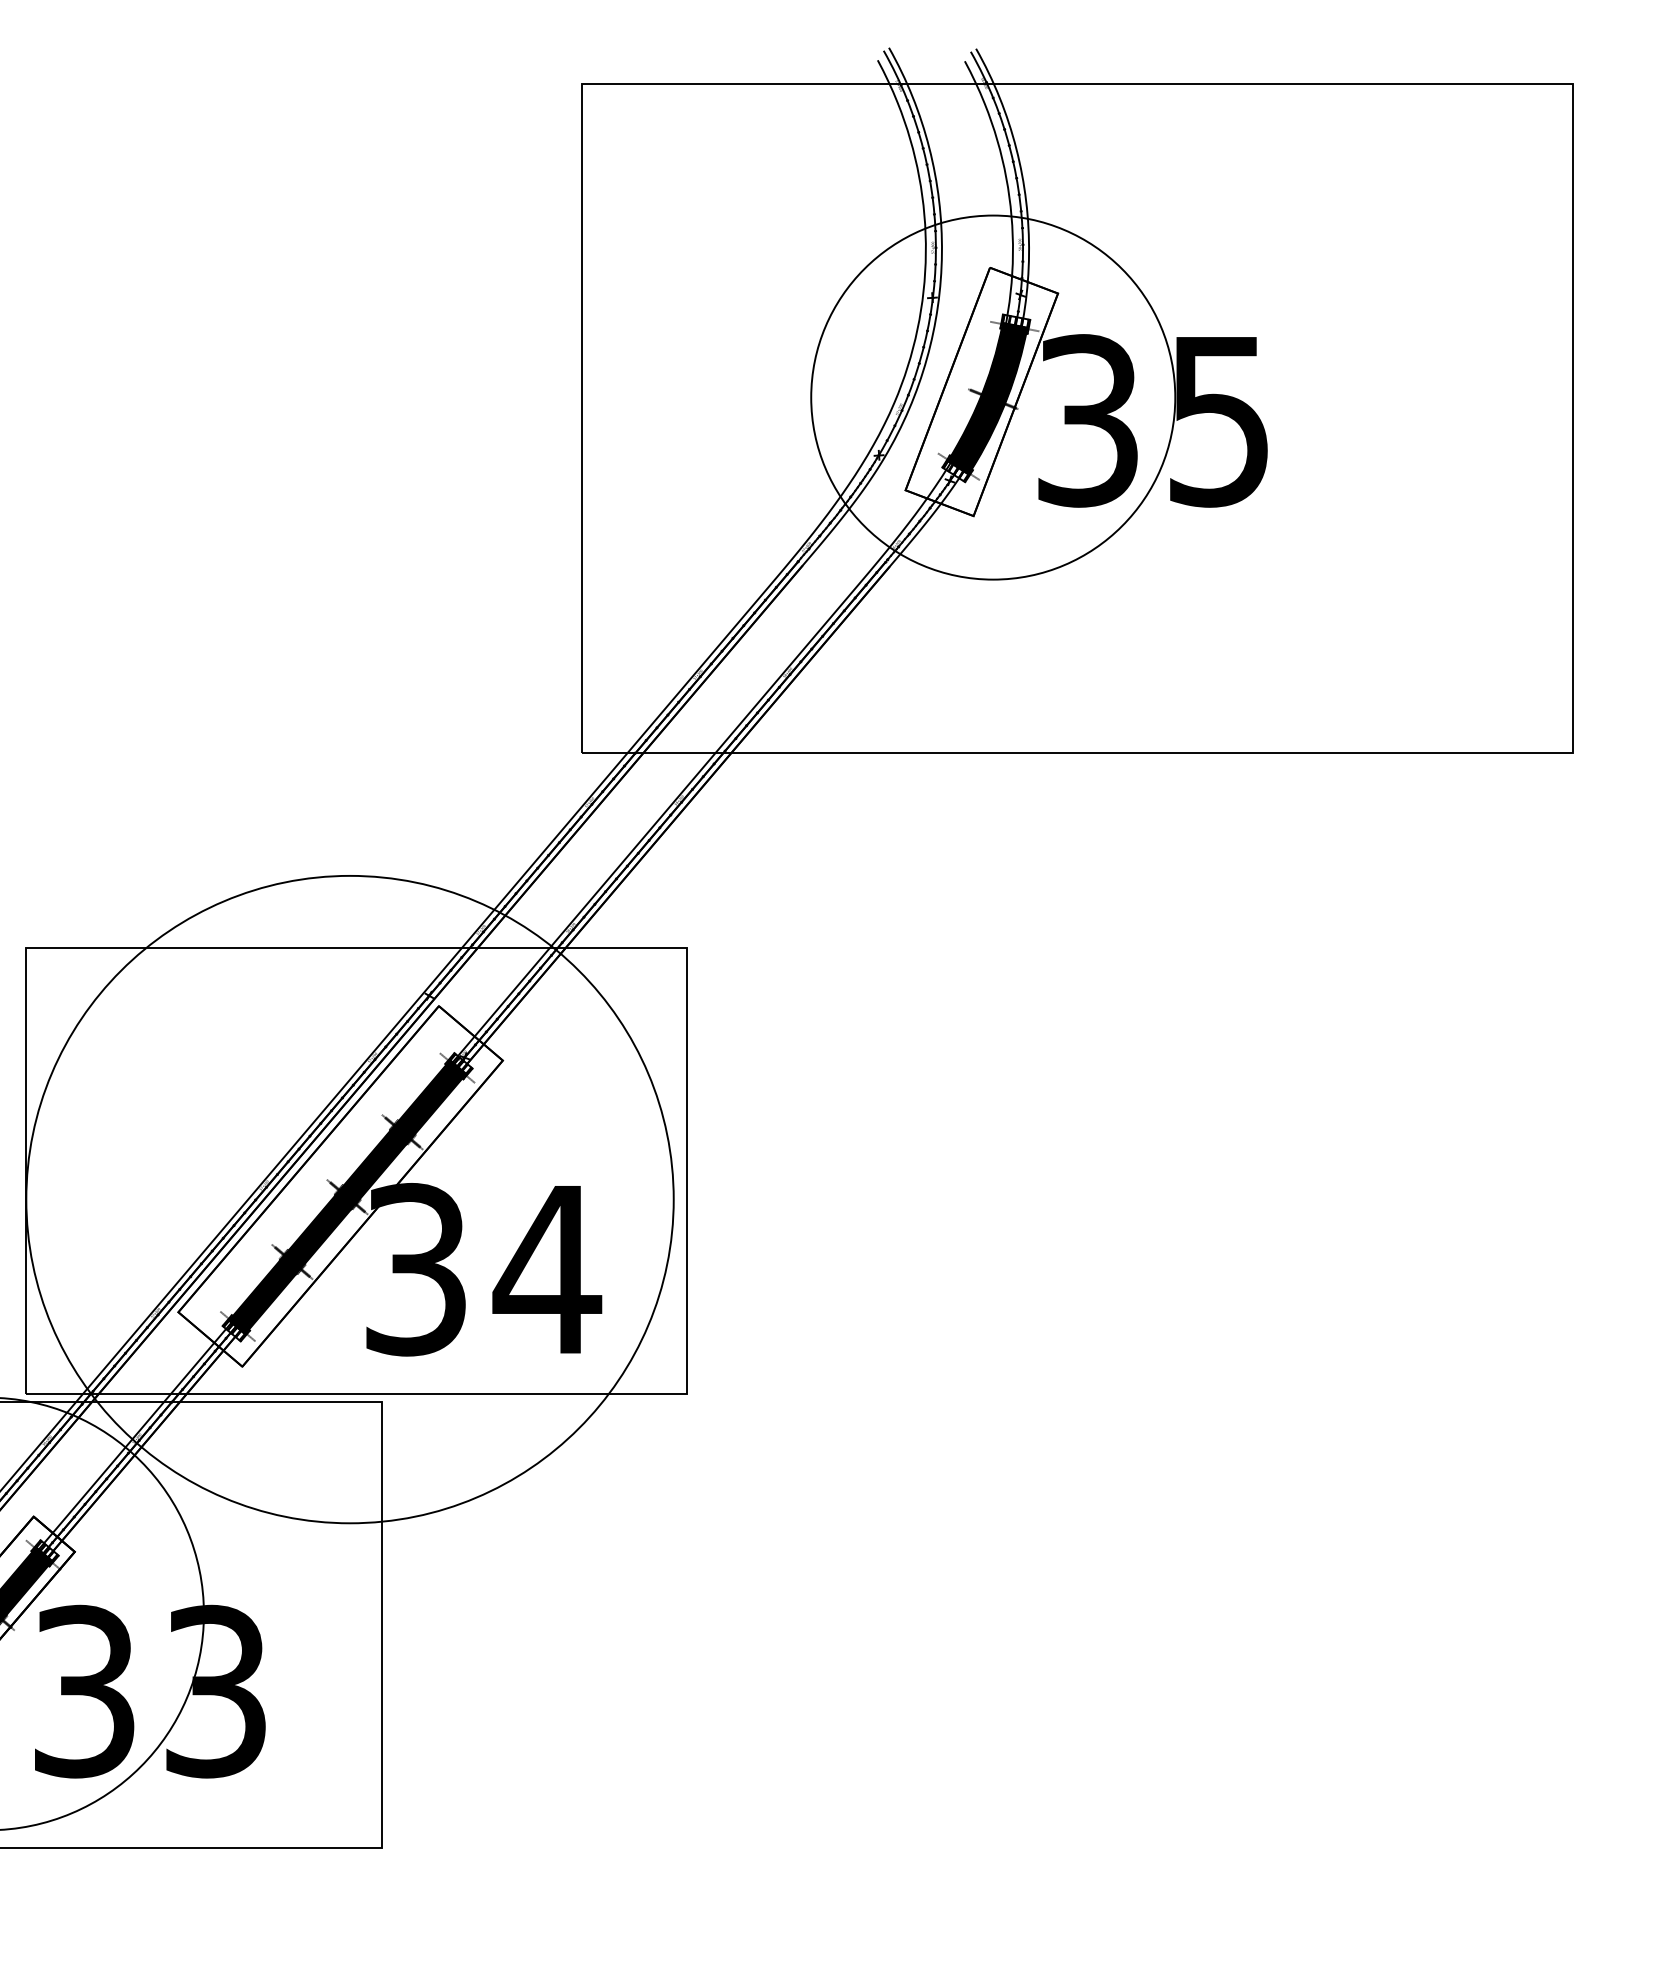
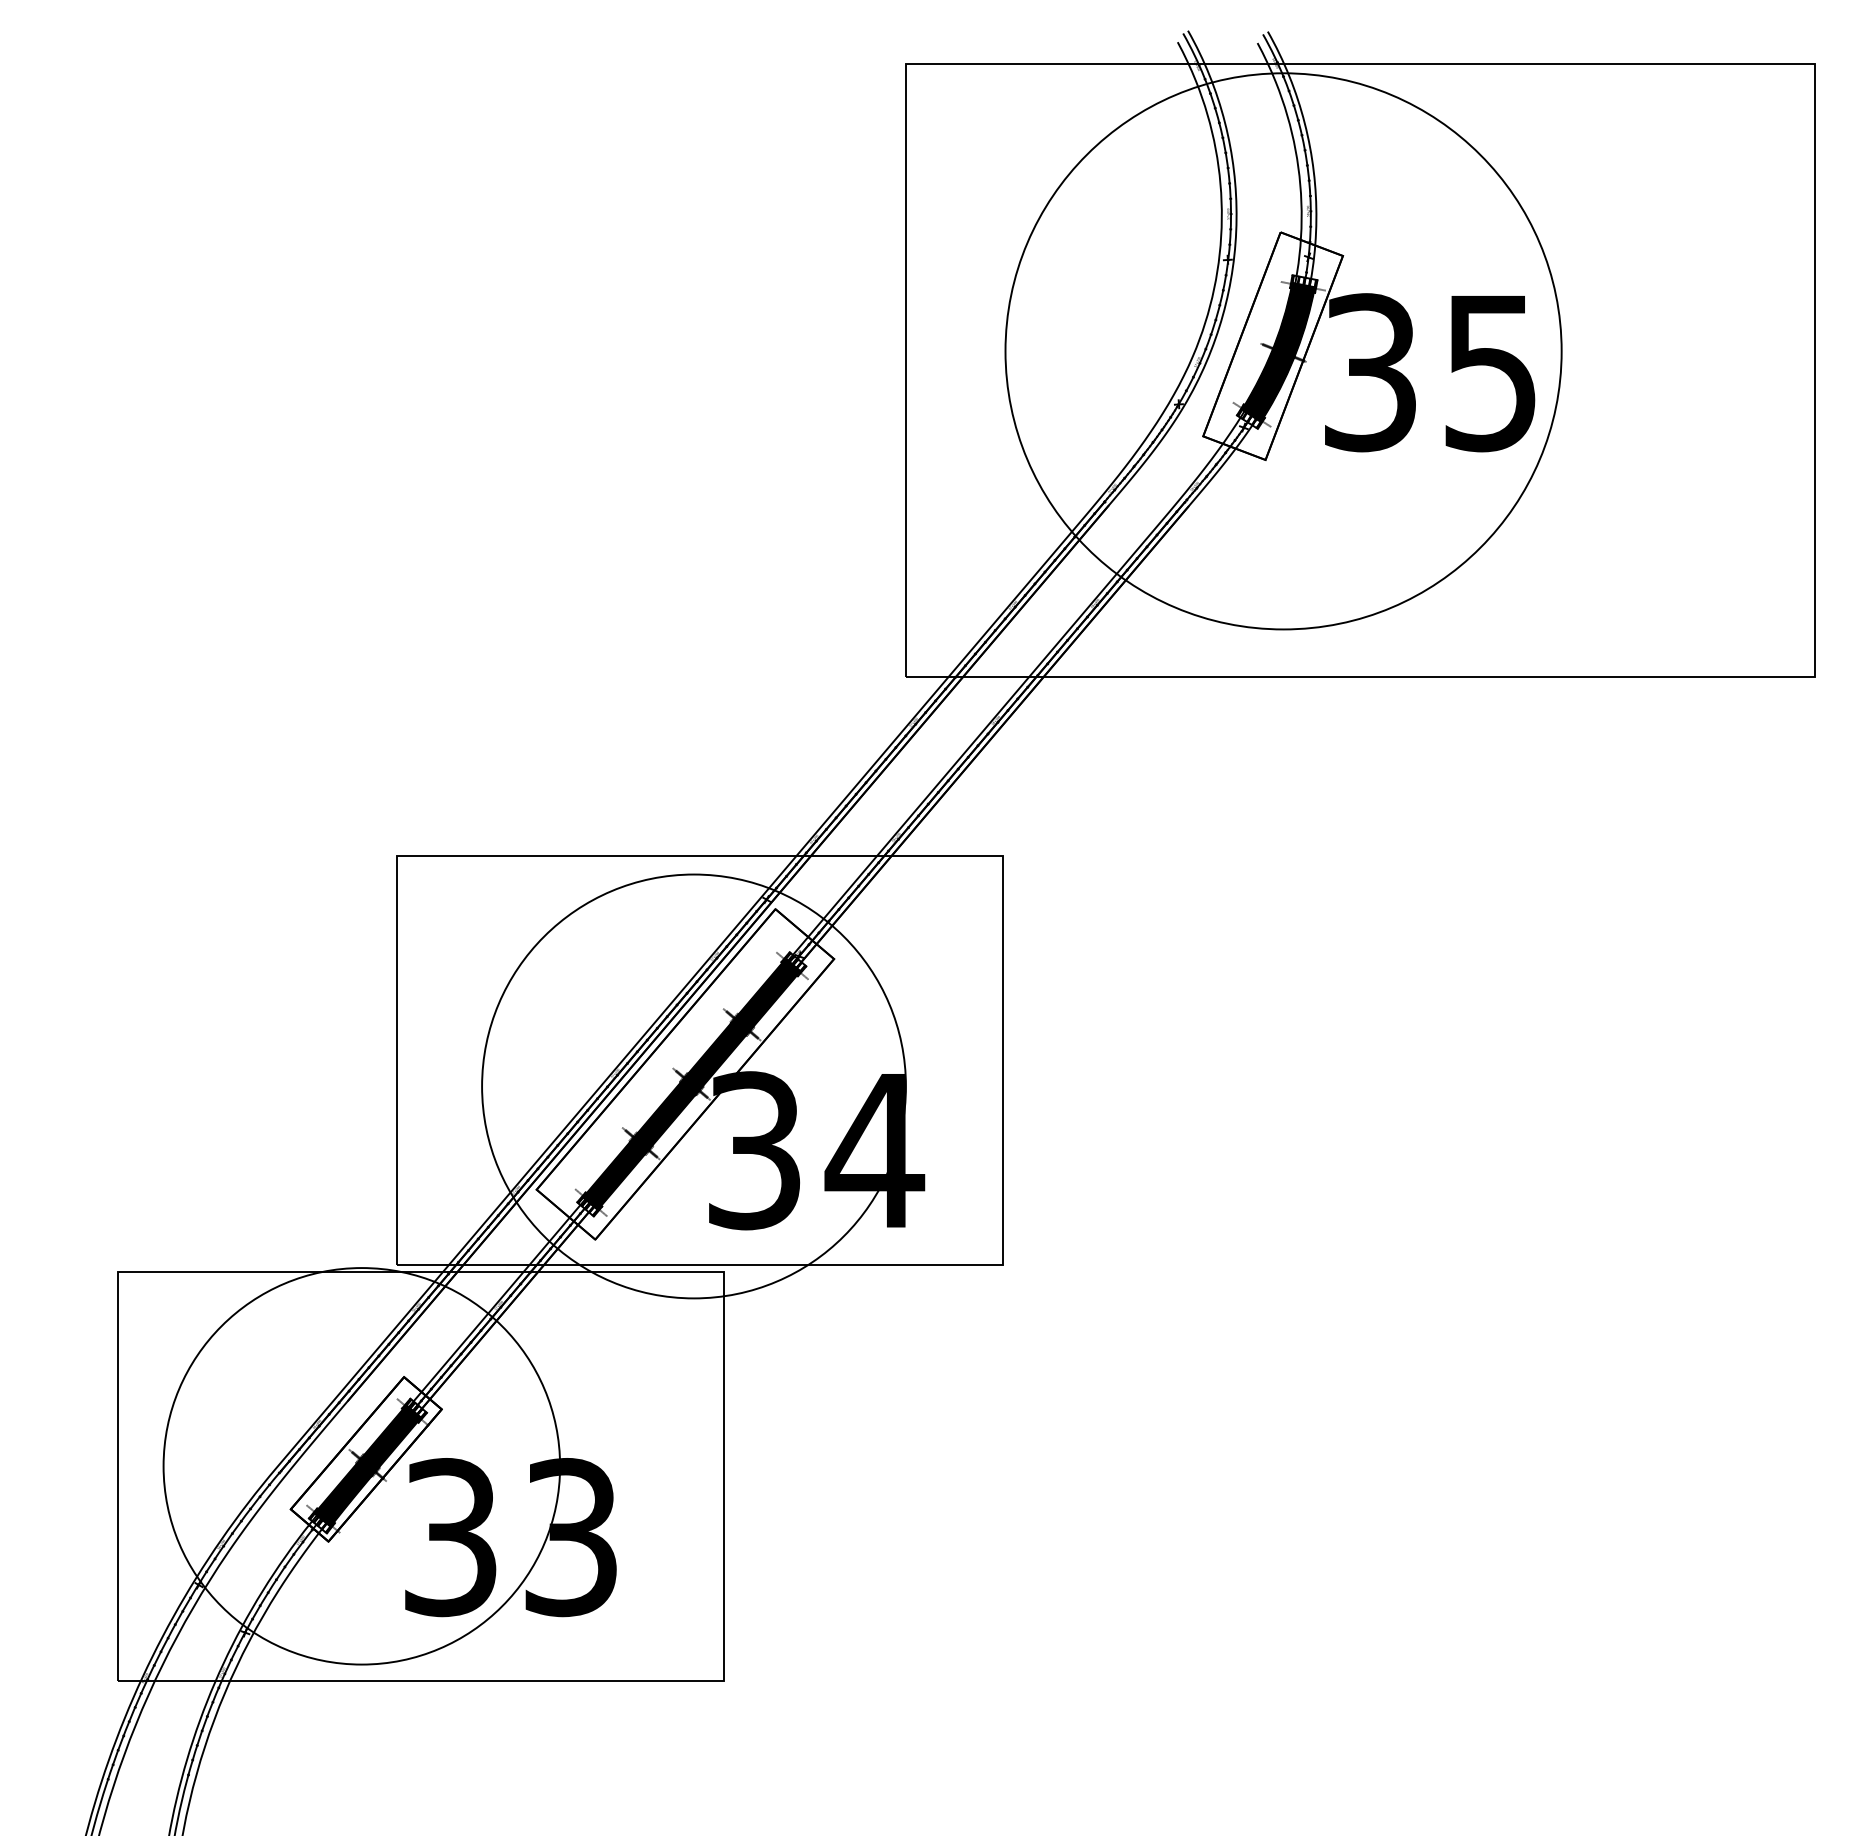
circle: (993, 397) -> (1283, 351), size x1.67
circle: (349, 1199) -> (693, 1086), size x0.71

